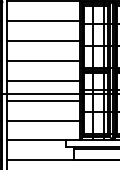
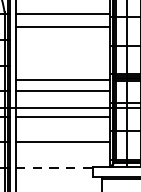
line: (43, 41) -> (63, 27), moved
line: (43, 61) -> (63, 80), moved
line: (36, 140) -> (54, 167), solid -> dashed

